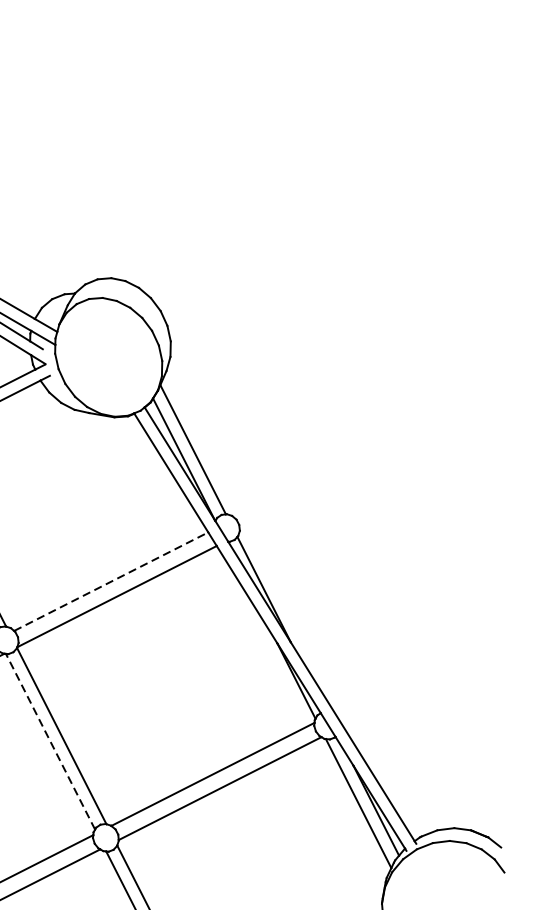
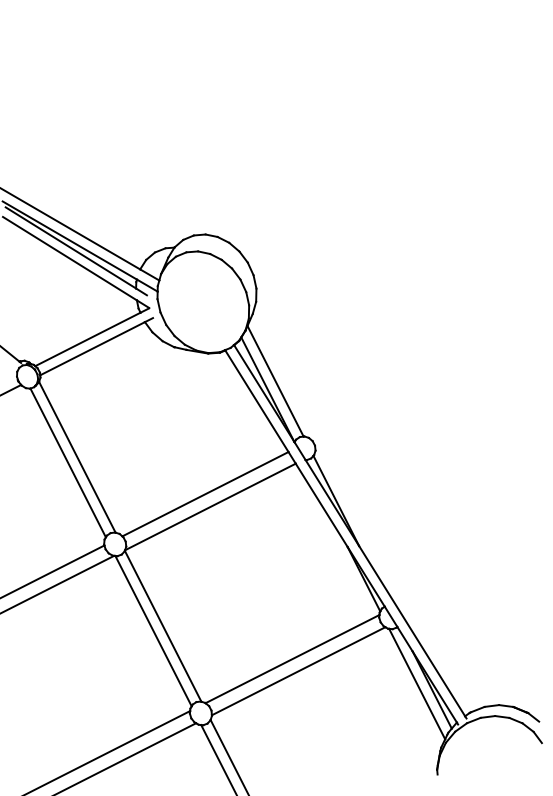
line: (111, 580) -> (205, 493), dashed -> solid
line: (50, 740) -> (153, 630), dashed -> solid

